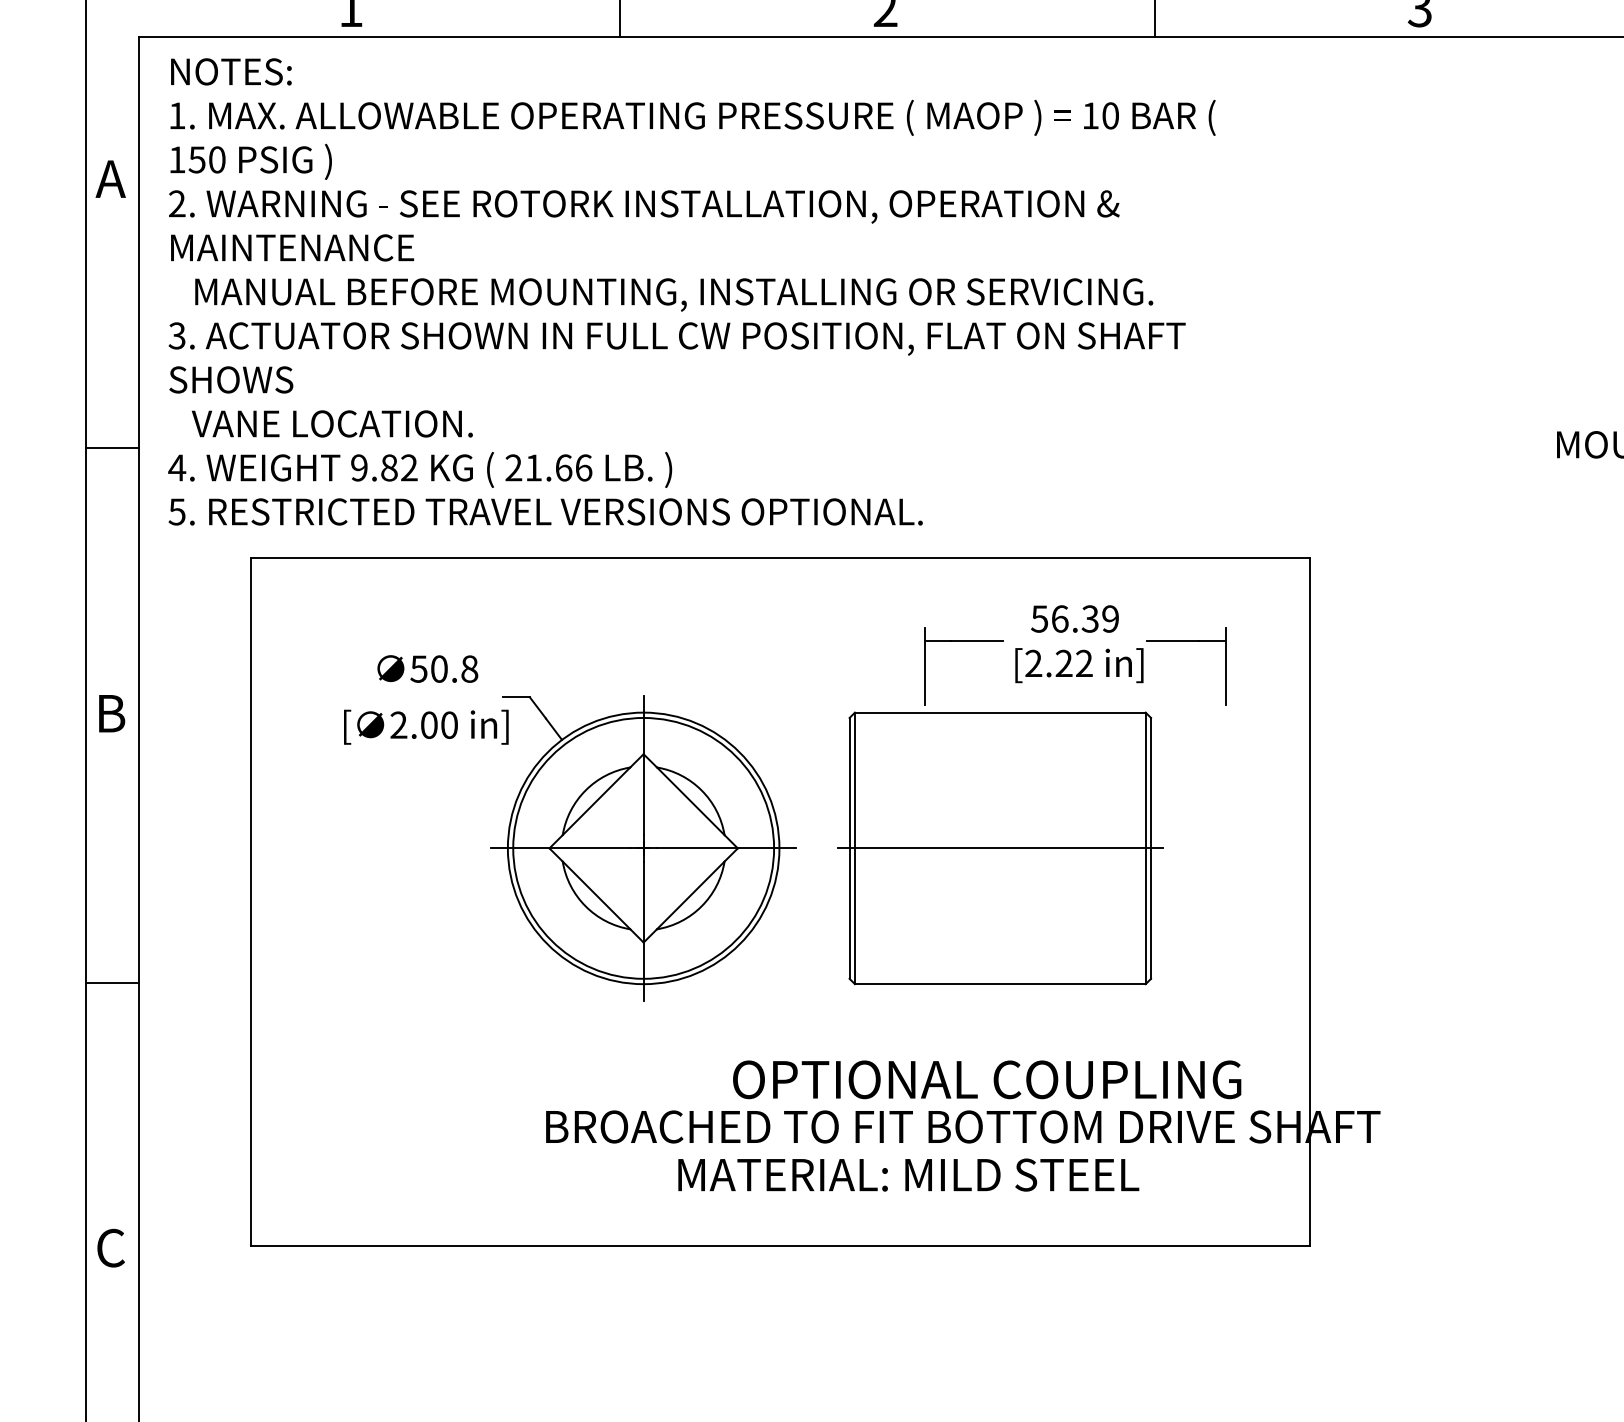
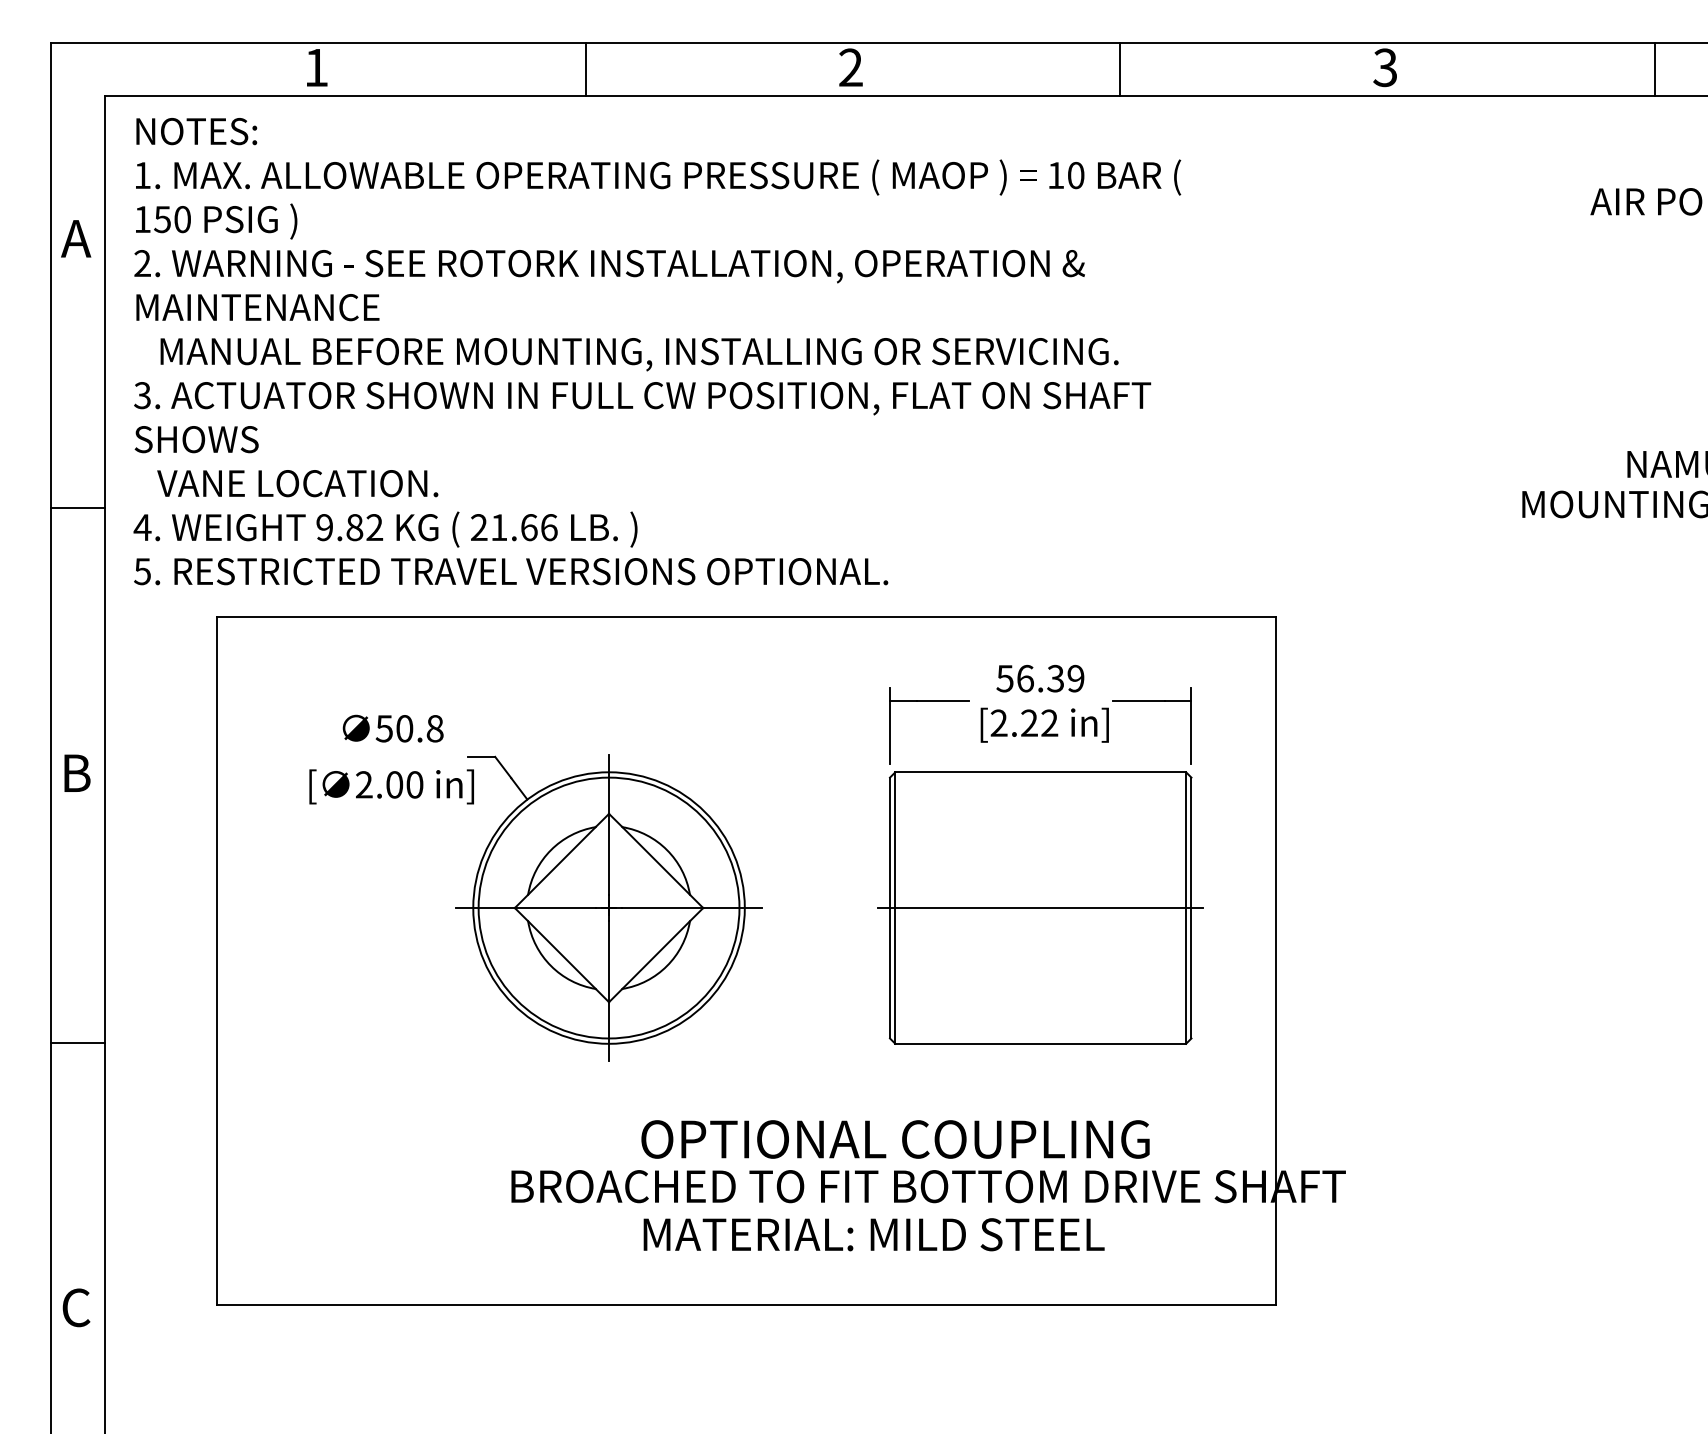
part: (1000, 847) -> (1040, 907), moved
text: (987, 1079) -> (895, 1139), moved

